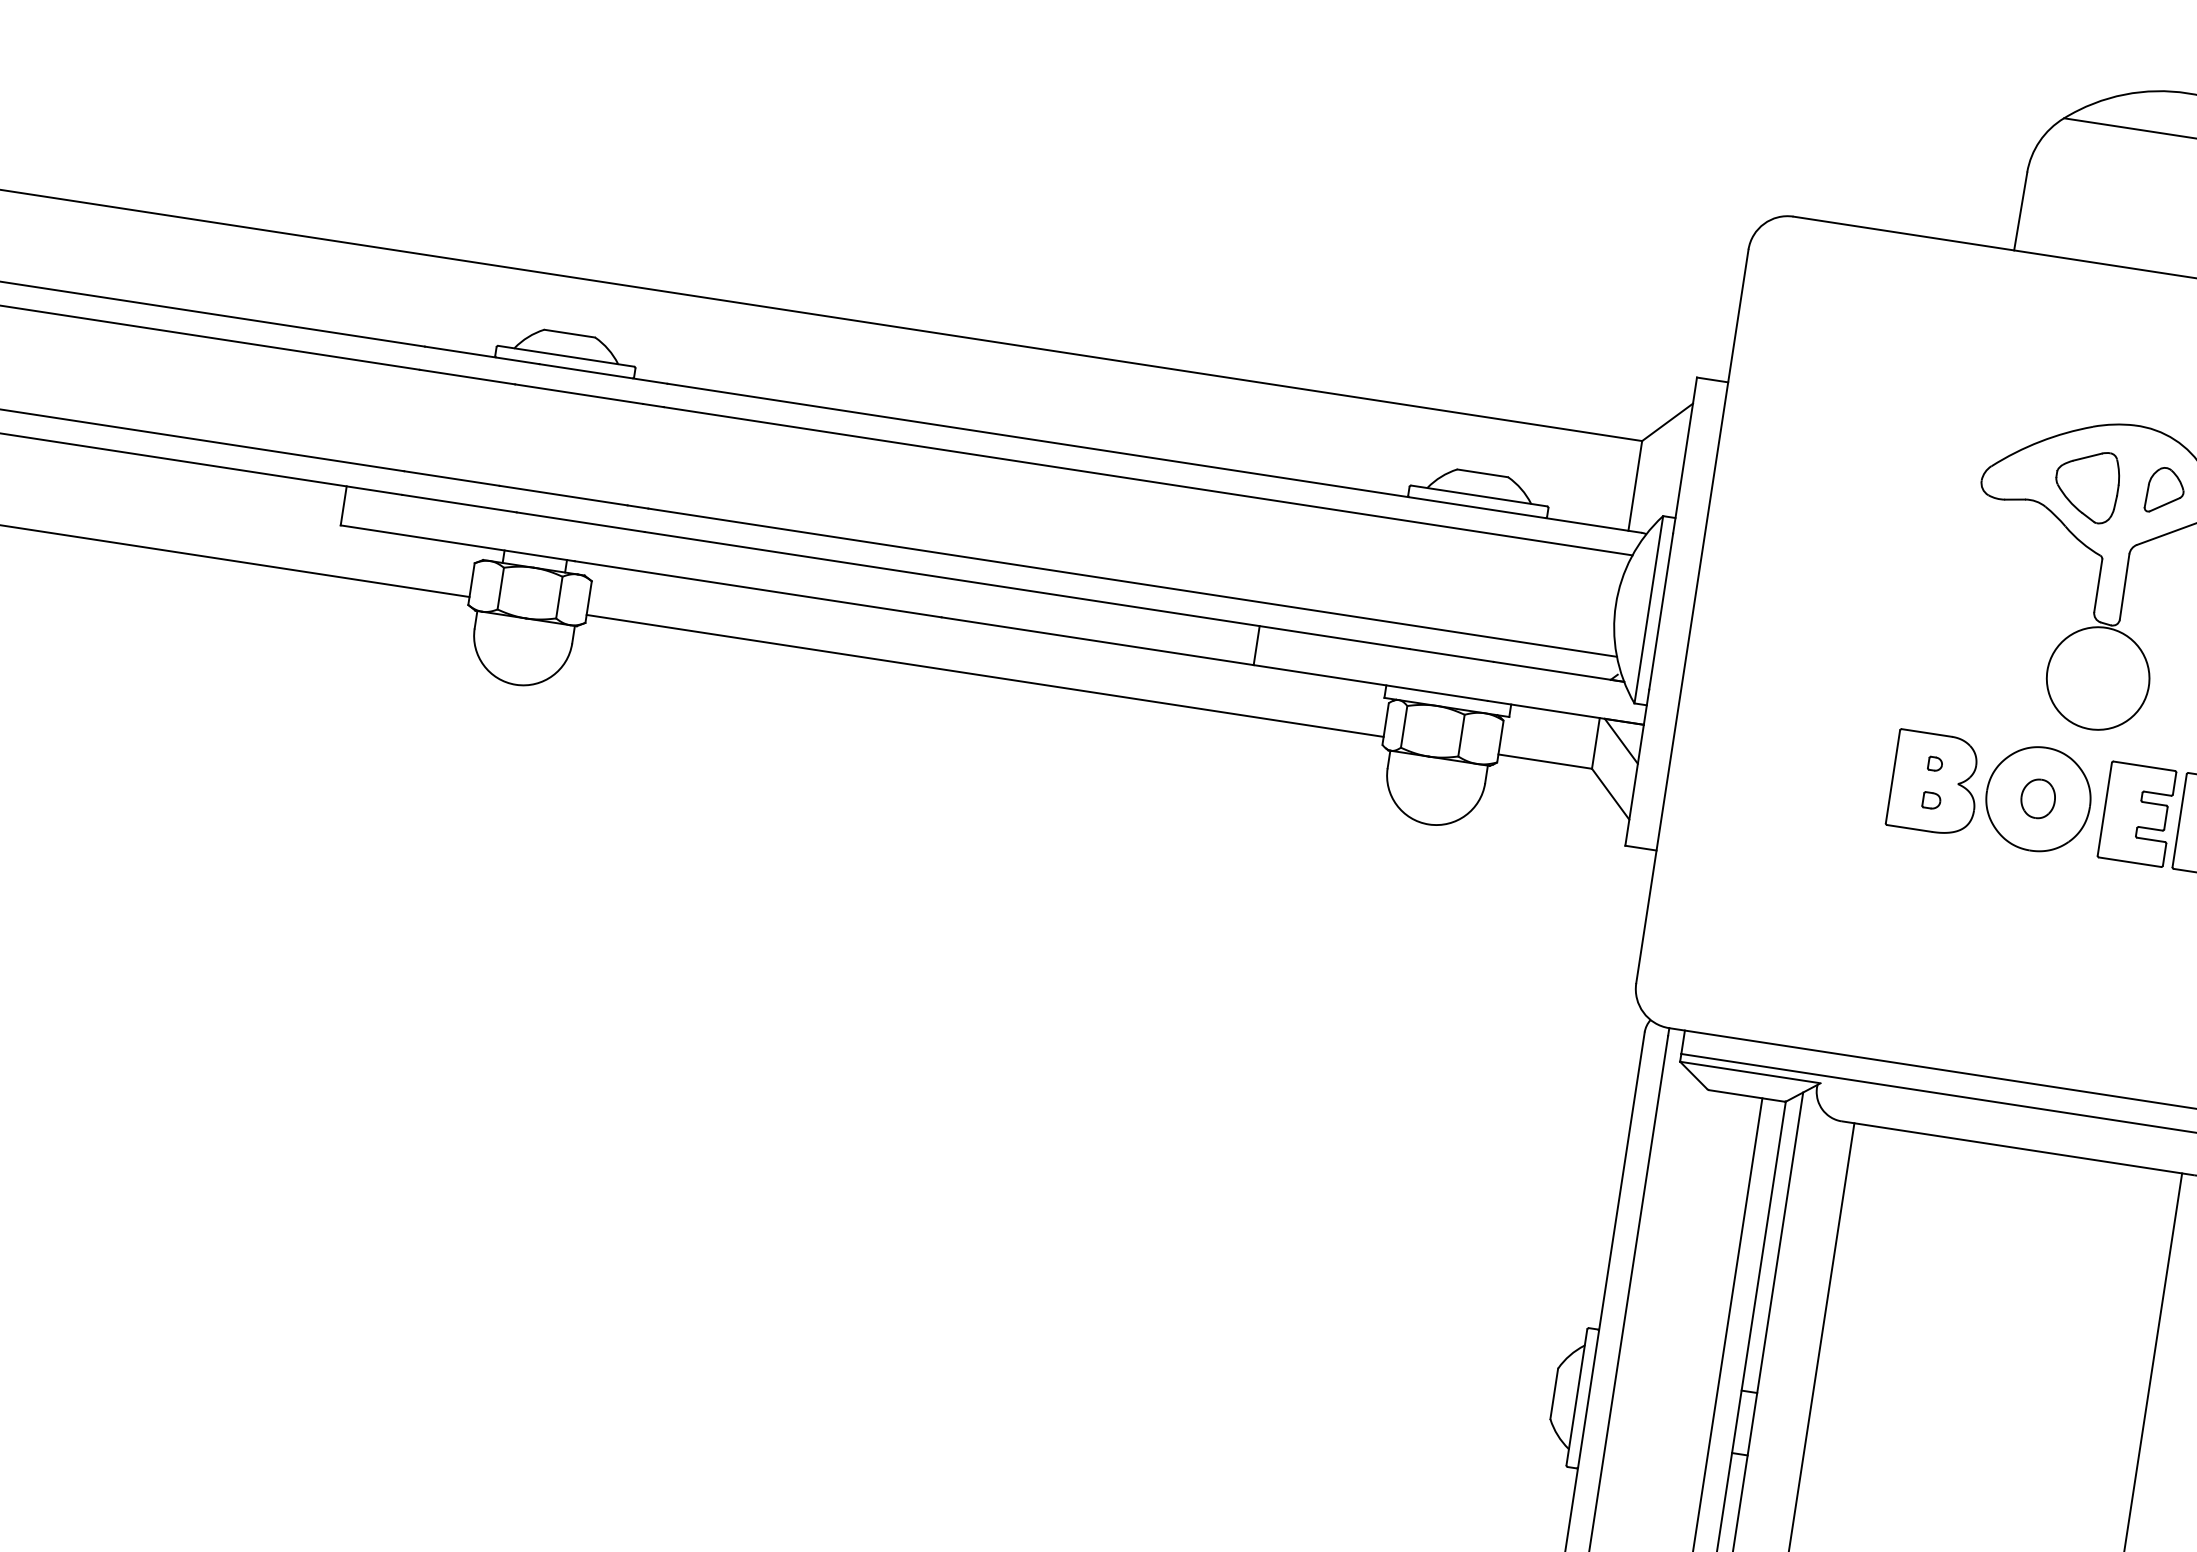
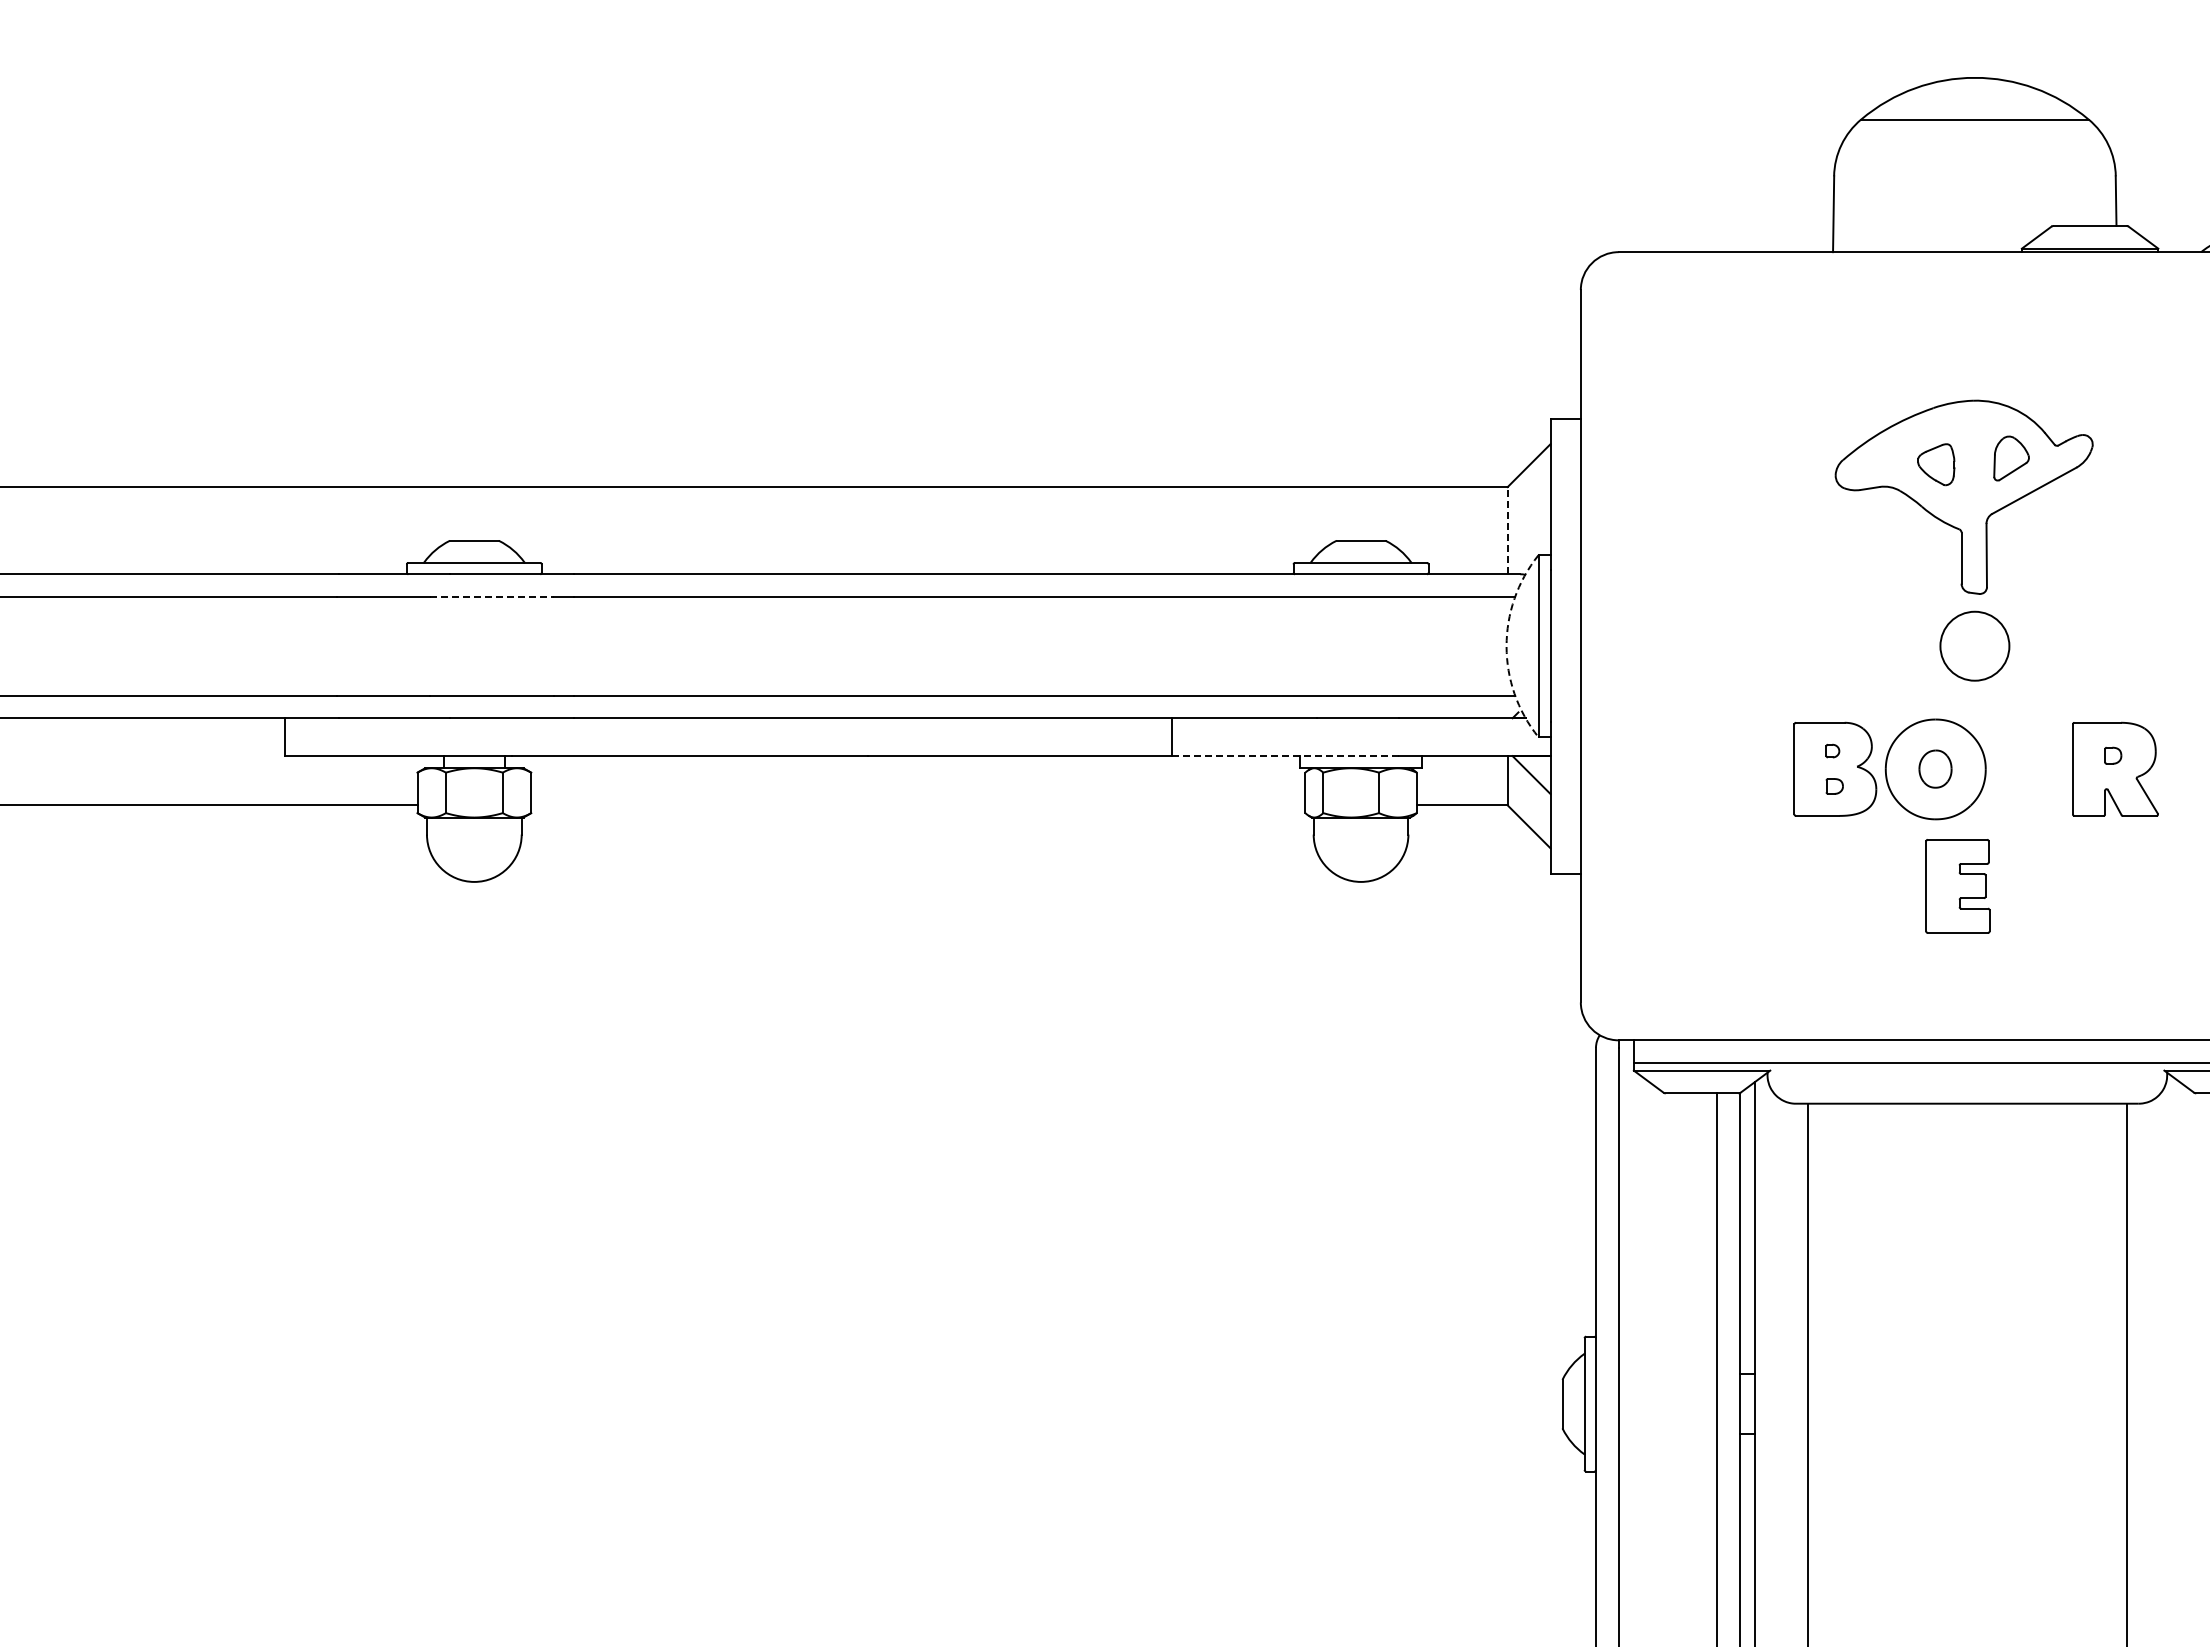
line: (579, 393) -> (492, 596), solid -> dashed
line: (1635, 485) -> (1507, 530), solid -> dashed
part: (2087, 485) -> (1936, 464), size x0.6
arc: (1615, 604) -> (1506, 646), solid -> dashed
line: (985, 676) -> (918, 805), removed
circle: (2097, 677) -> (1974, 645), size x0.7
line: (1370, 683) -> (1285, 756), solid -> dashed
part: (2136, 814) -> (1957, 886), moved

